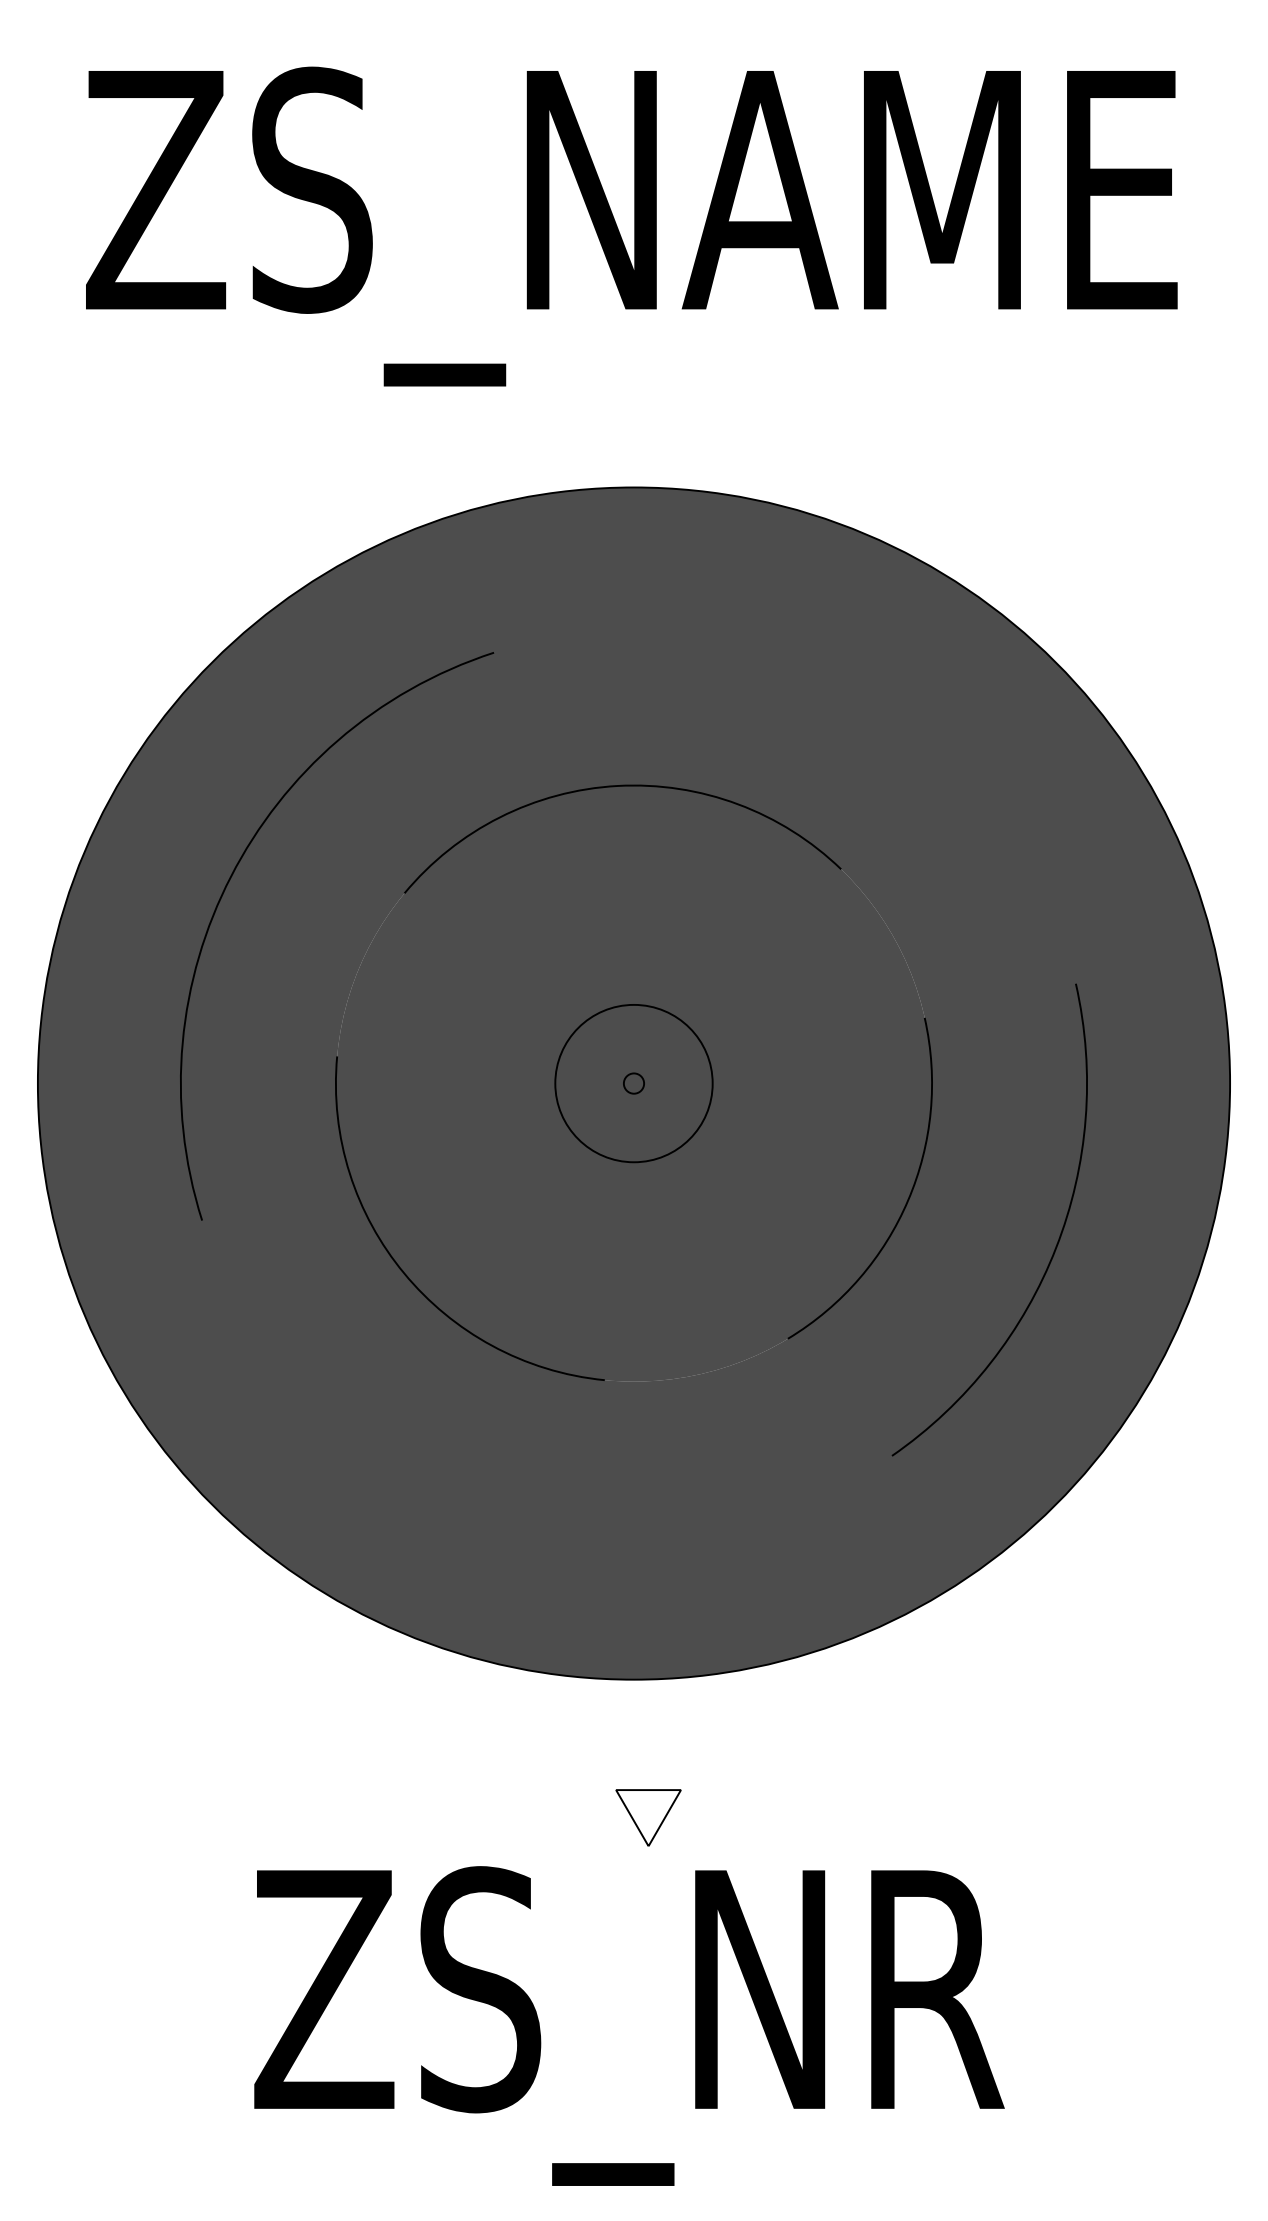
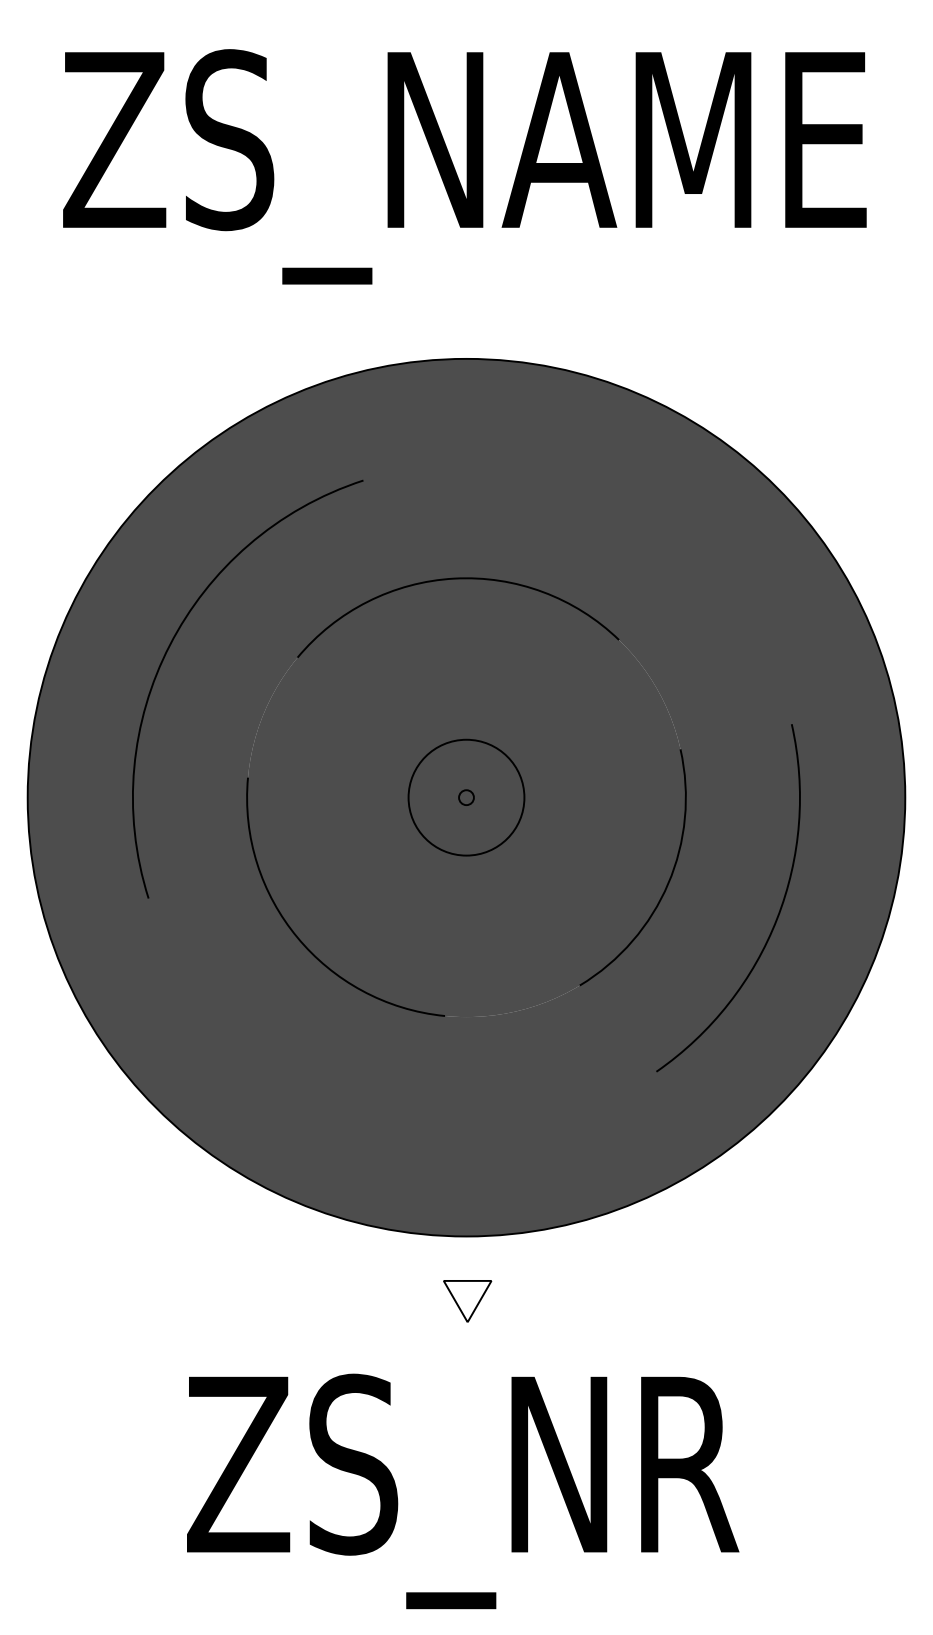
part: (648, 1817) -> (467, 1301), moved

